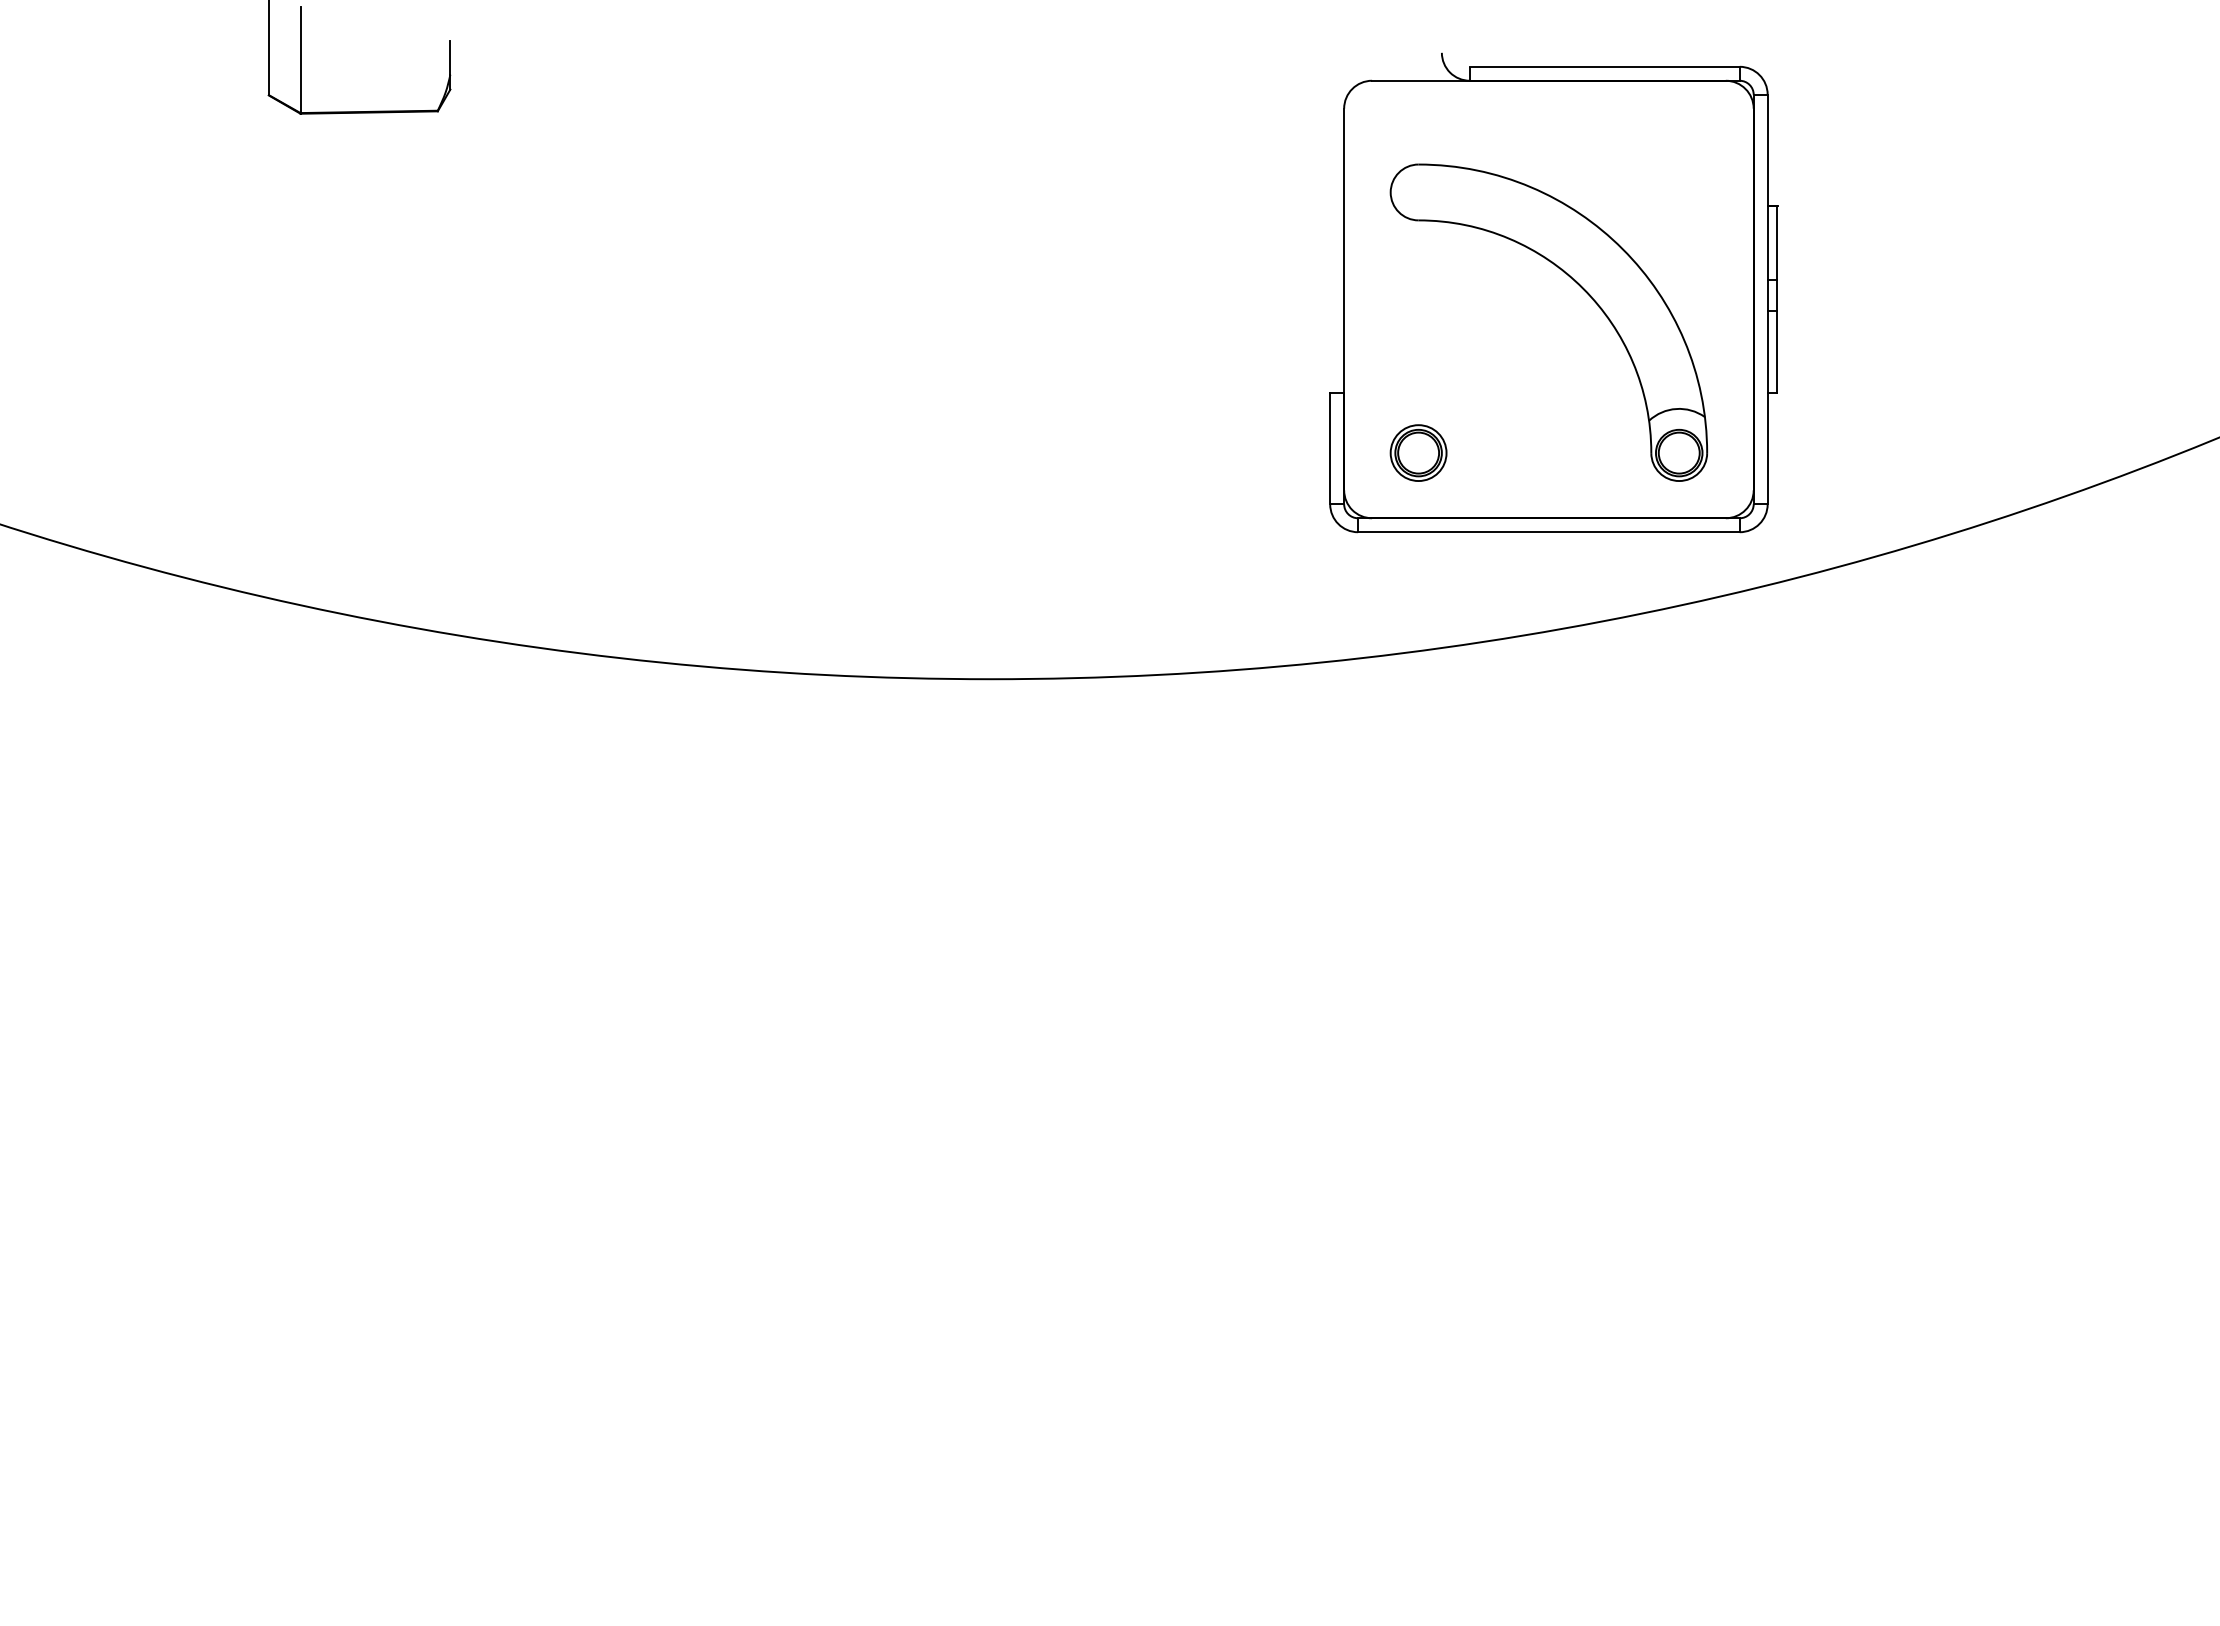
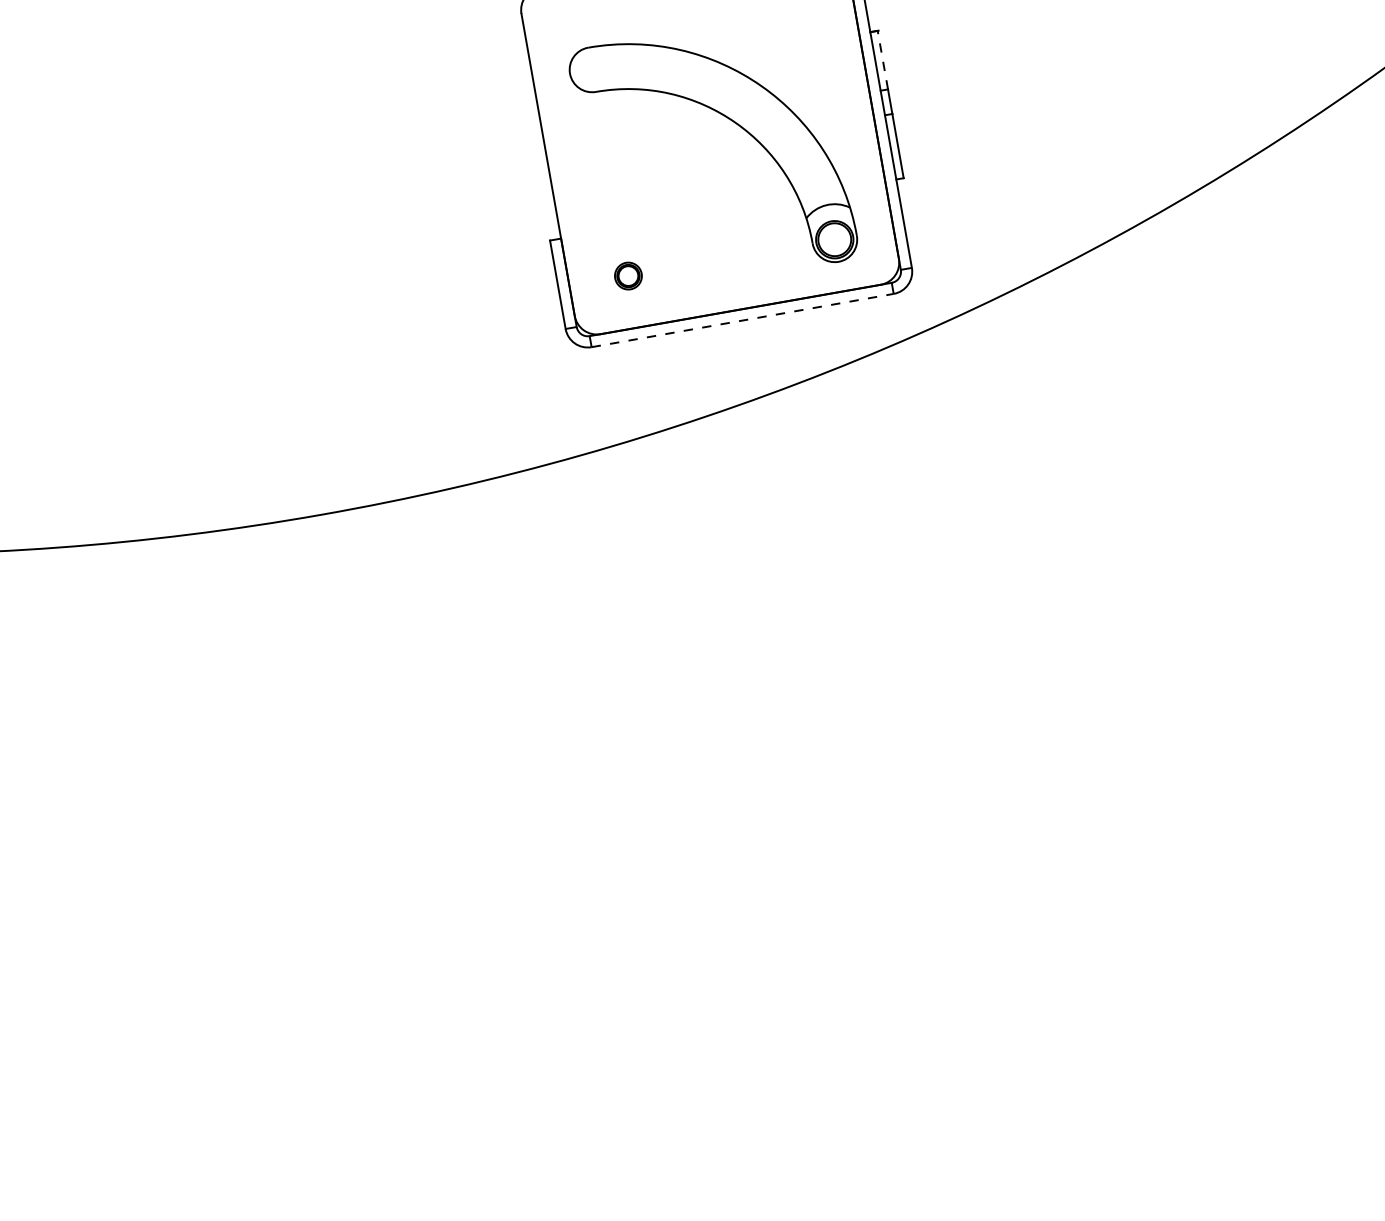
line: (1776, 243) -> (882, 60), solid -> dashed
part: (1418, 452) -> (628, 275), size x0.6
line: (1548, 532) -> (742, 320), solid -> dashed

